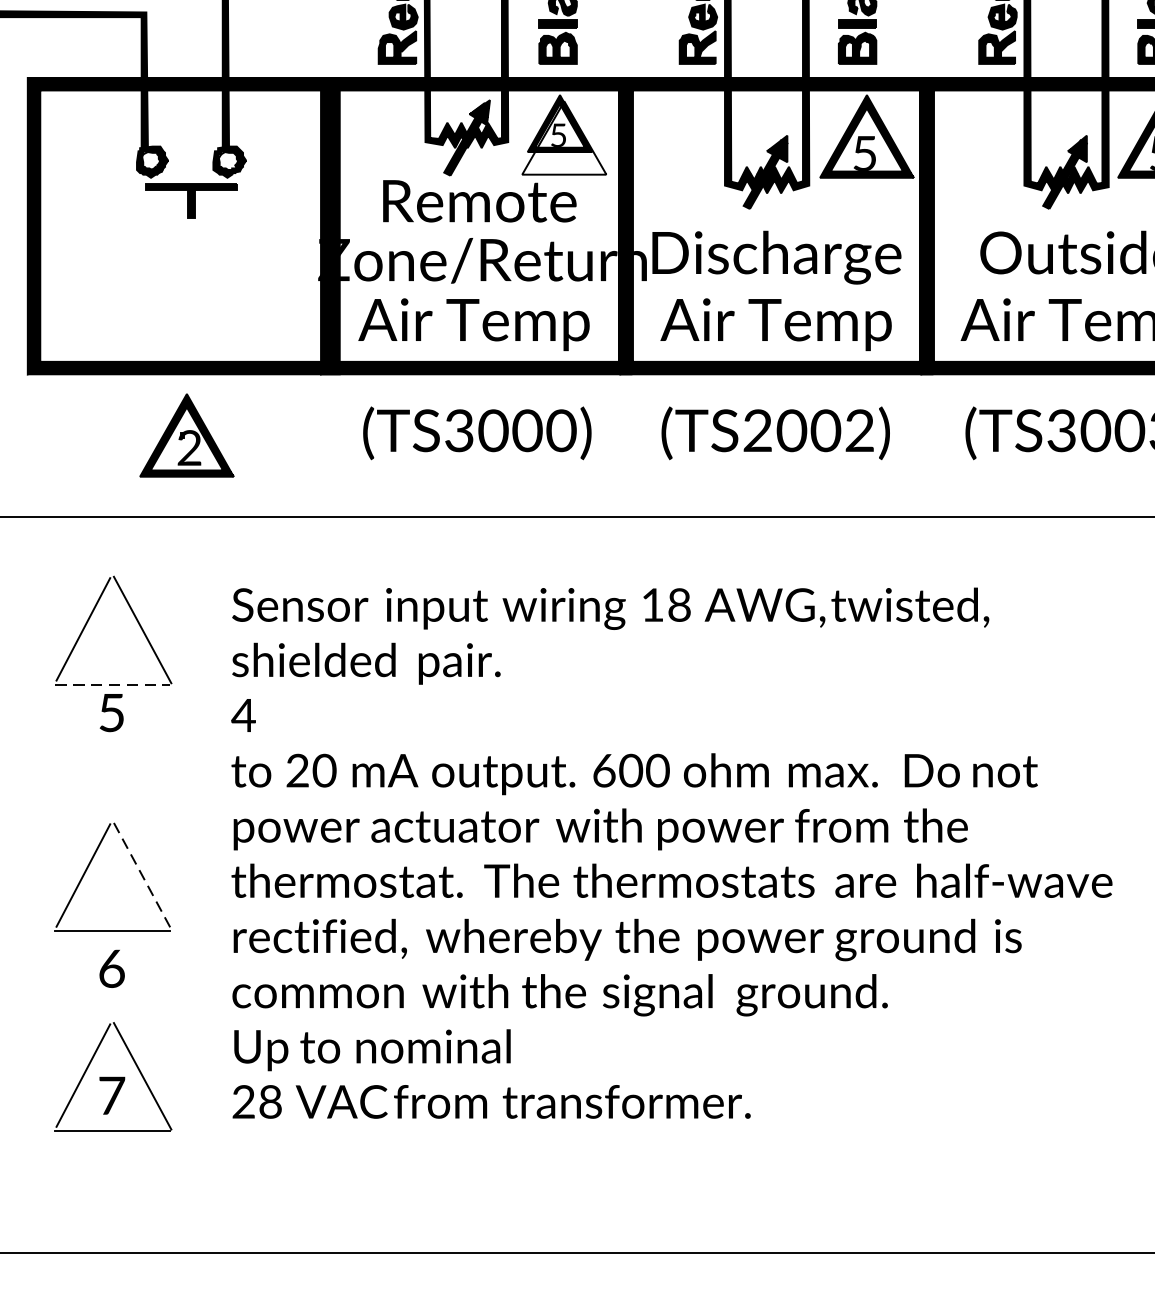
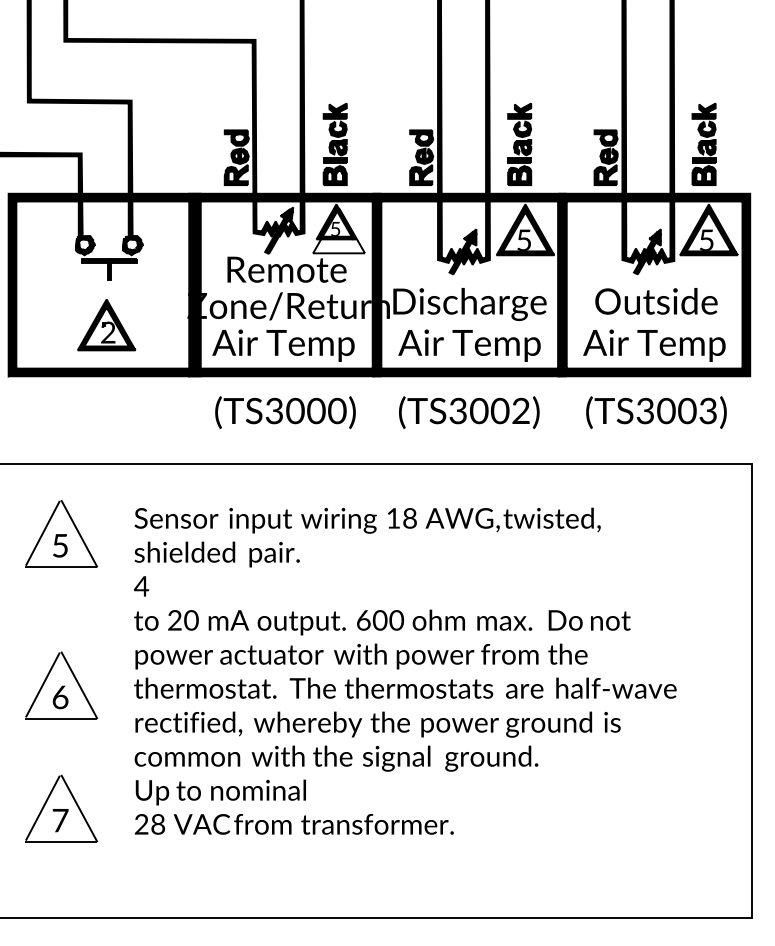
text: (756, 433) -> (457, 412), (TS2002) -> (TS3002)
part: (186, 436) -> (106, 325), moved
line: (113, 684) -> (61, 567), dashed -> solid
text: (111, 712) -> (60, 545), moved
line: (142, 876) -> (79, 685), dashed -> solid
text: (111, 968) -> (60, 697), moved

